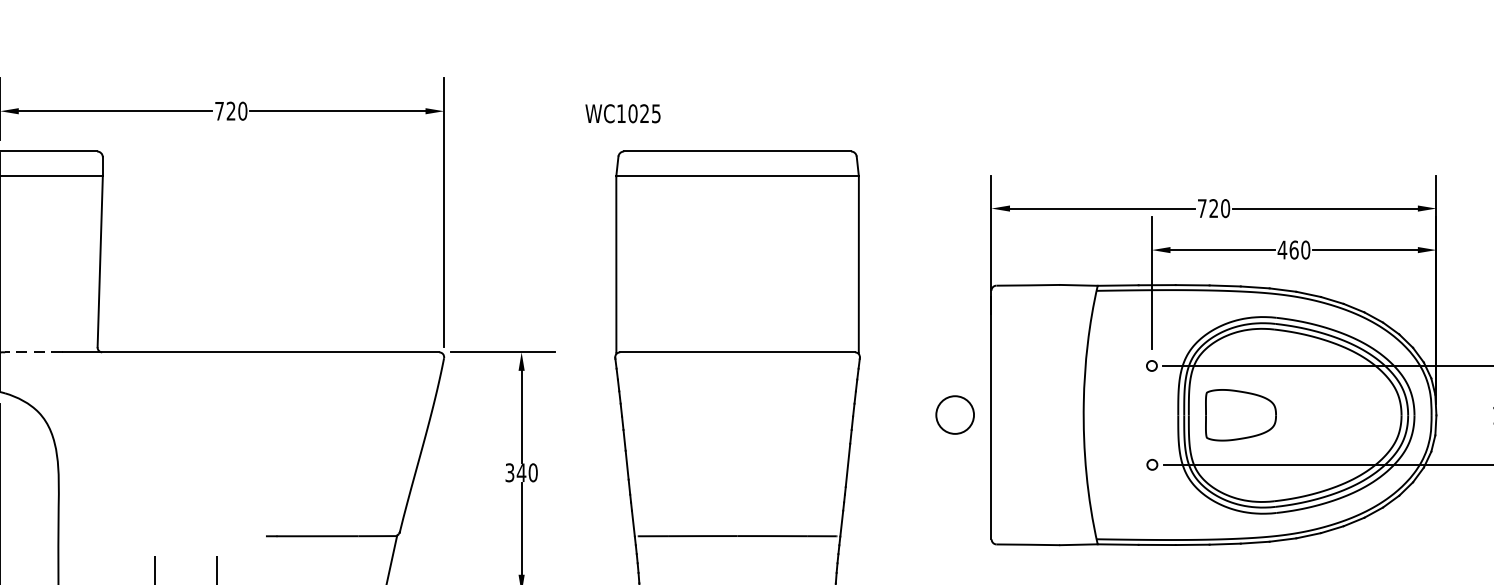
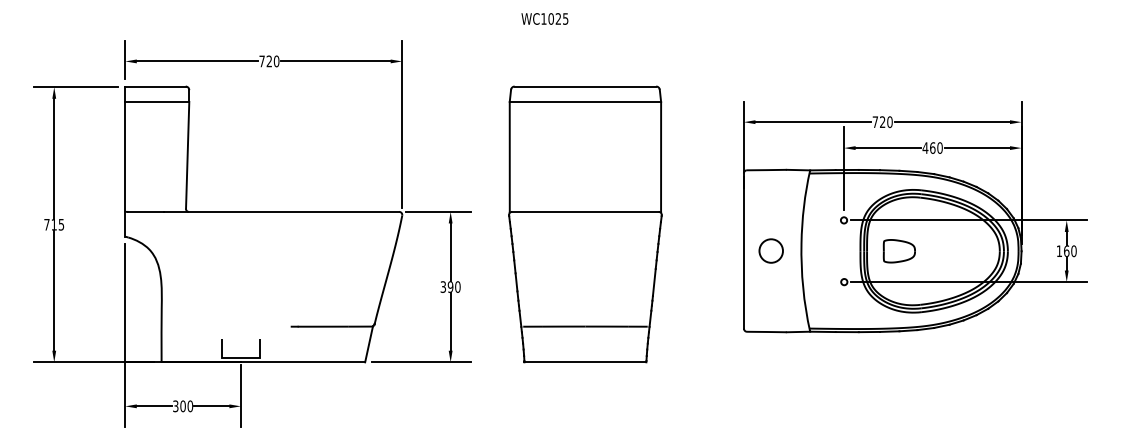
text: (622, 112) -> (544, 18), moved
line: (34, 351) -> (146, 211), dashed -> solid
circle: (954, 414) -> (770, 250), moved
part: (1239, 415) -> (898, 251), size x0.71
text: (521, 471) -> (450, 286), 340 -> 390

